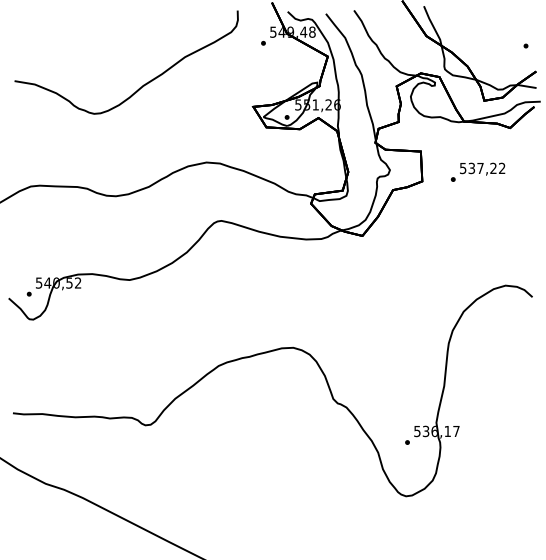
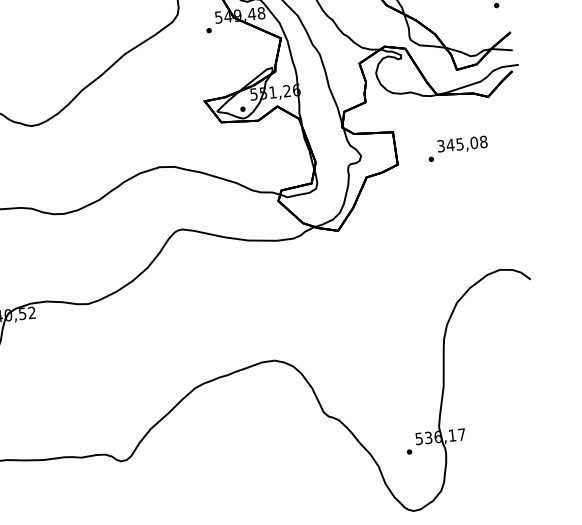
text: (482, 168) -> (462, 144), 537,22 -> 345,08

